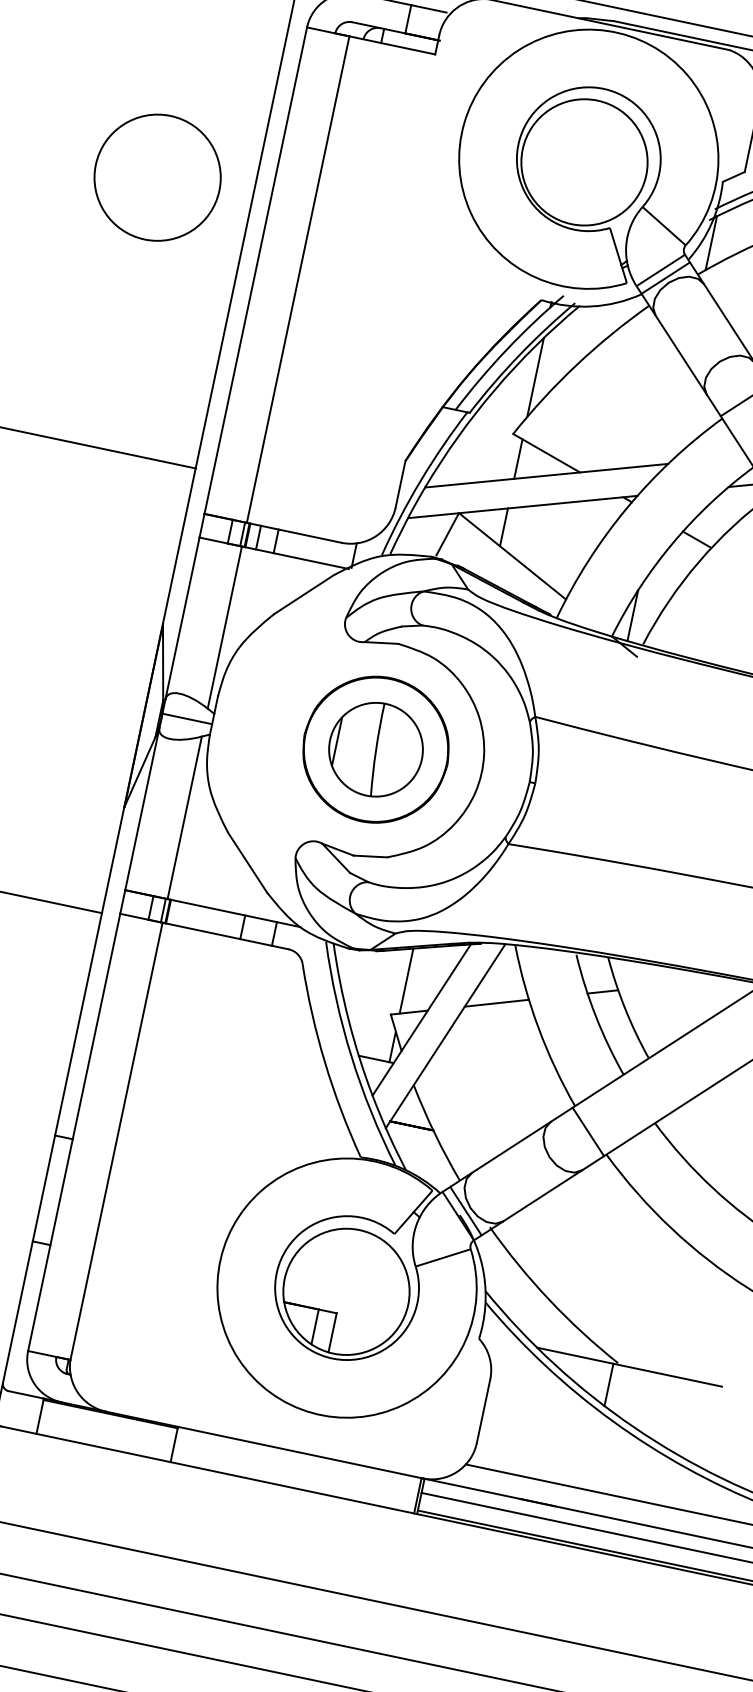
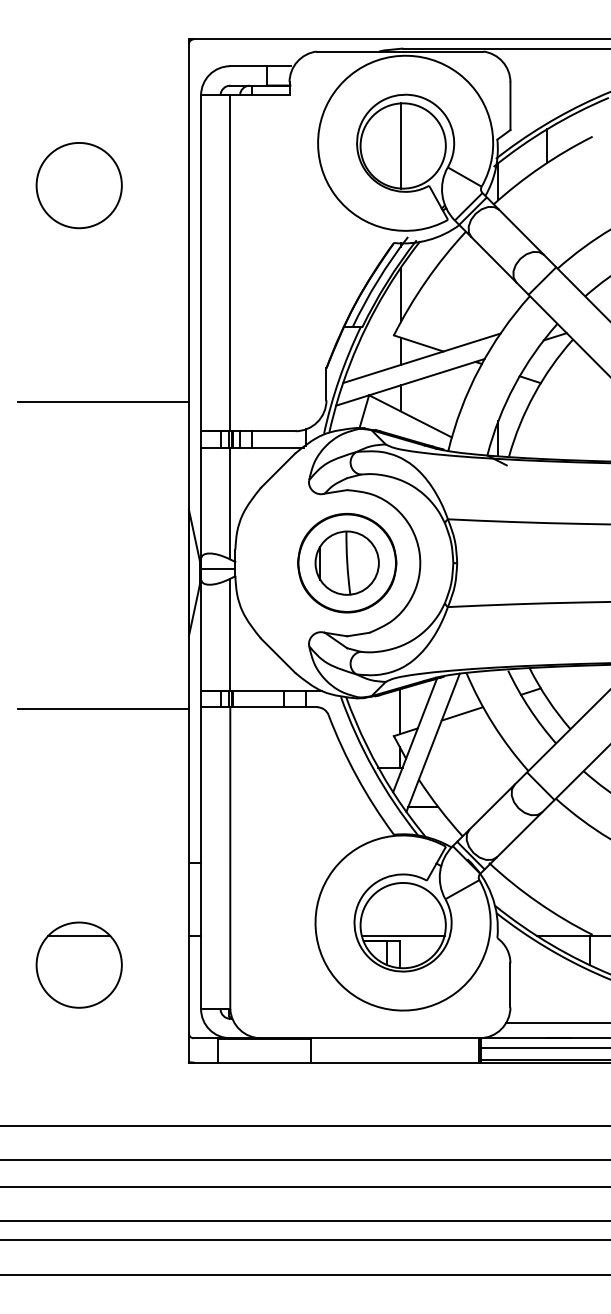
line: (580, 160) -> (400, 145), added
circle: (156, 177) -> (78, 185), moved
line: (342, 1305) -> (402, 935), added

